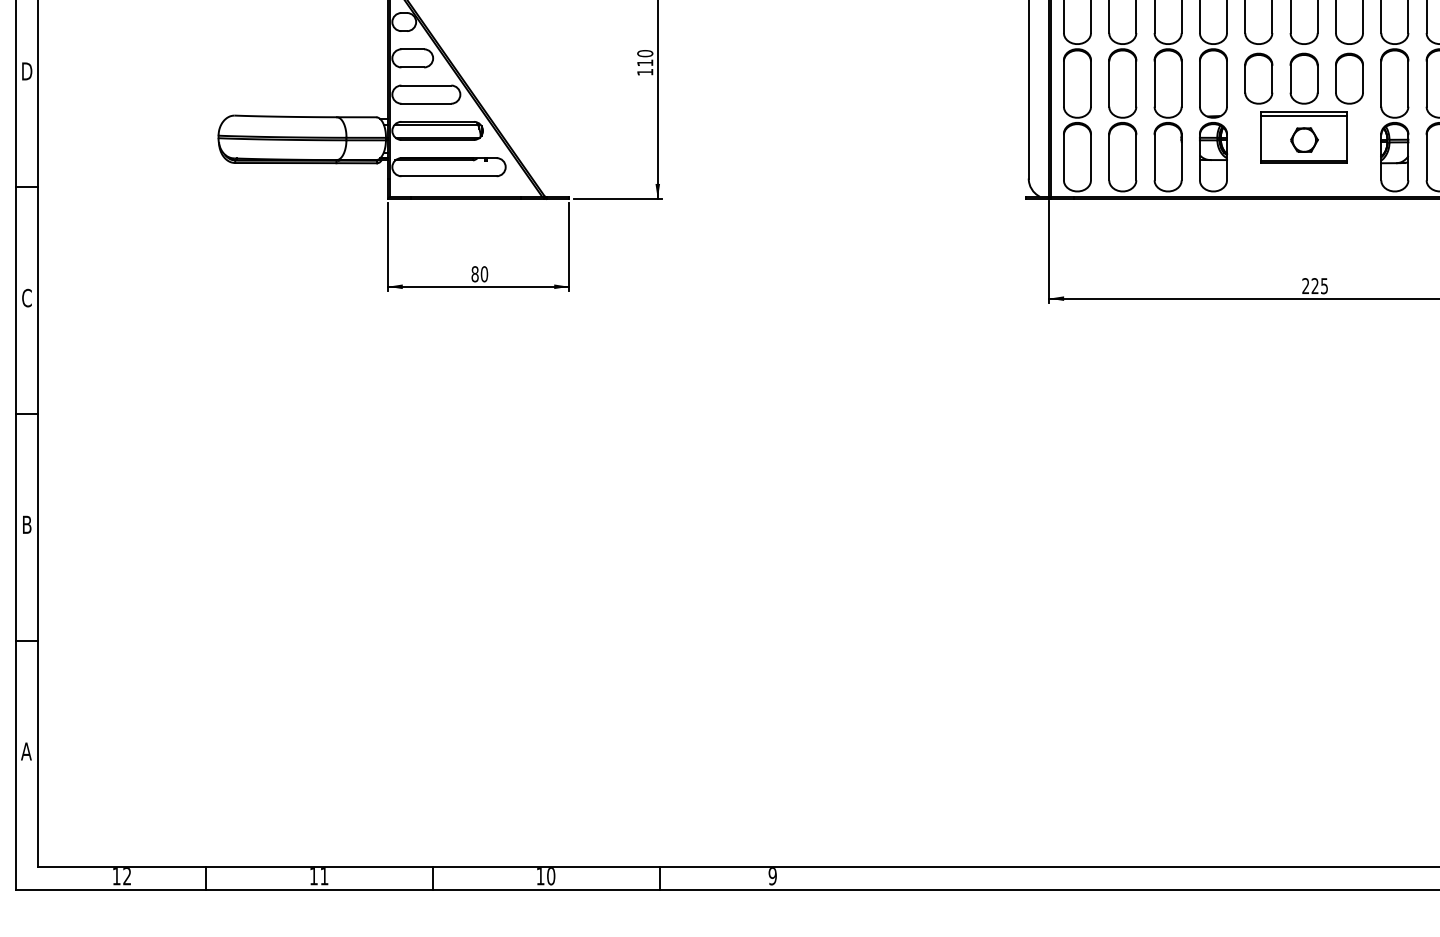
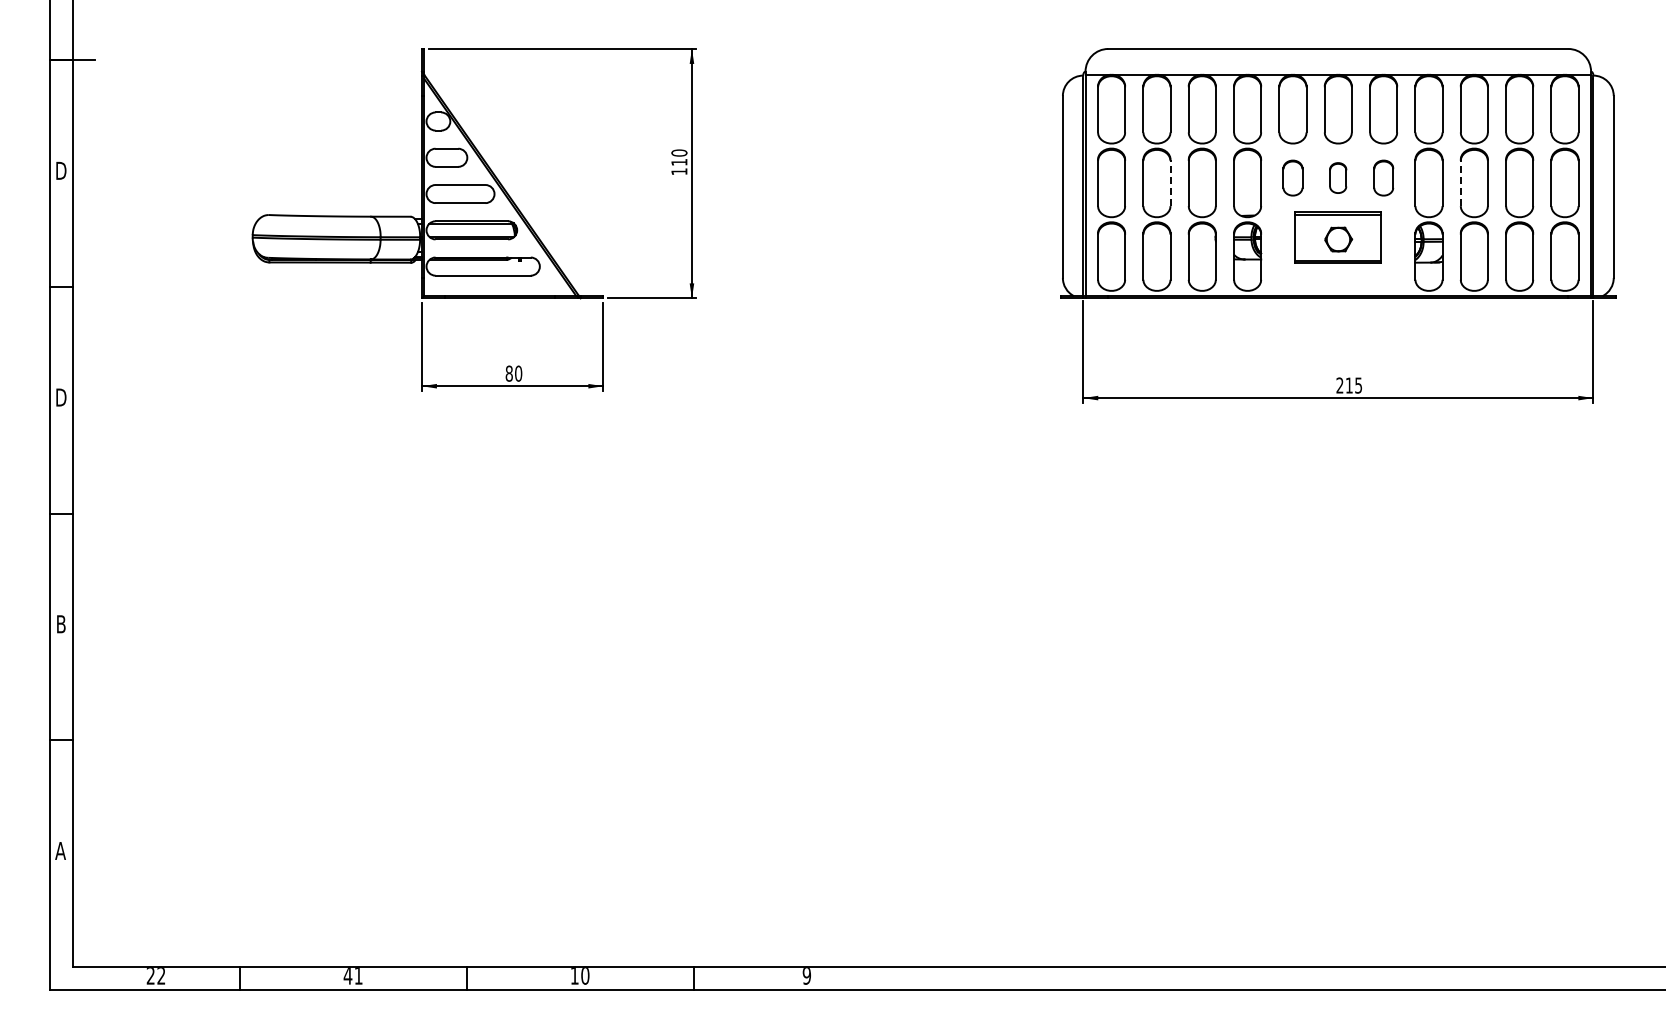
part: (1258, 78) -> (1292, 177), size x0.7
part: (1303, 78) -> (1337, 177), size x0.6
part: (1349, 78) -> (1383, 177), size x0.7
line: (1136, 83) -> (1170, 182), solid -> dashed
line: (1426, 83) -> (1460, 182), solid -> dashed
text: (1314, 286) -> (1348, 385), 225 -> 215
text: (27, 298) -> (61, 397), C -> D
text: (116, 877) -> (150, 976), 12 -> 22
text: (313, 877) -> (347, 976), 11 -> 41

